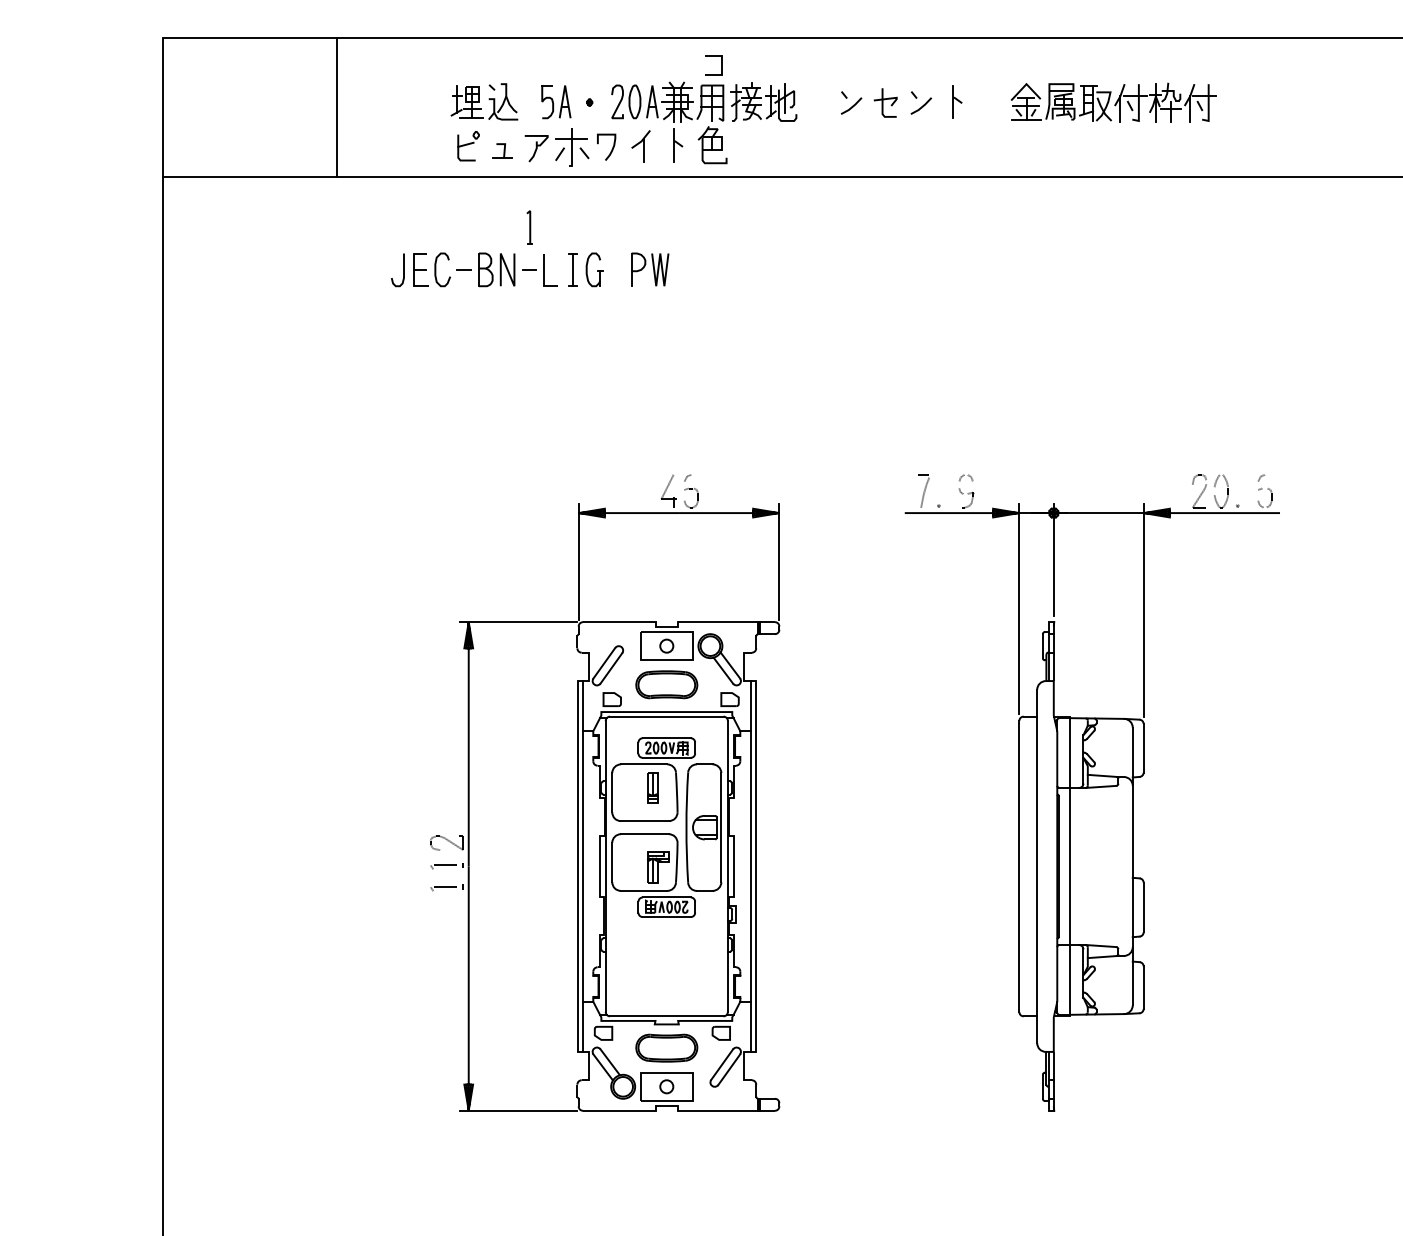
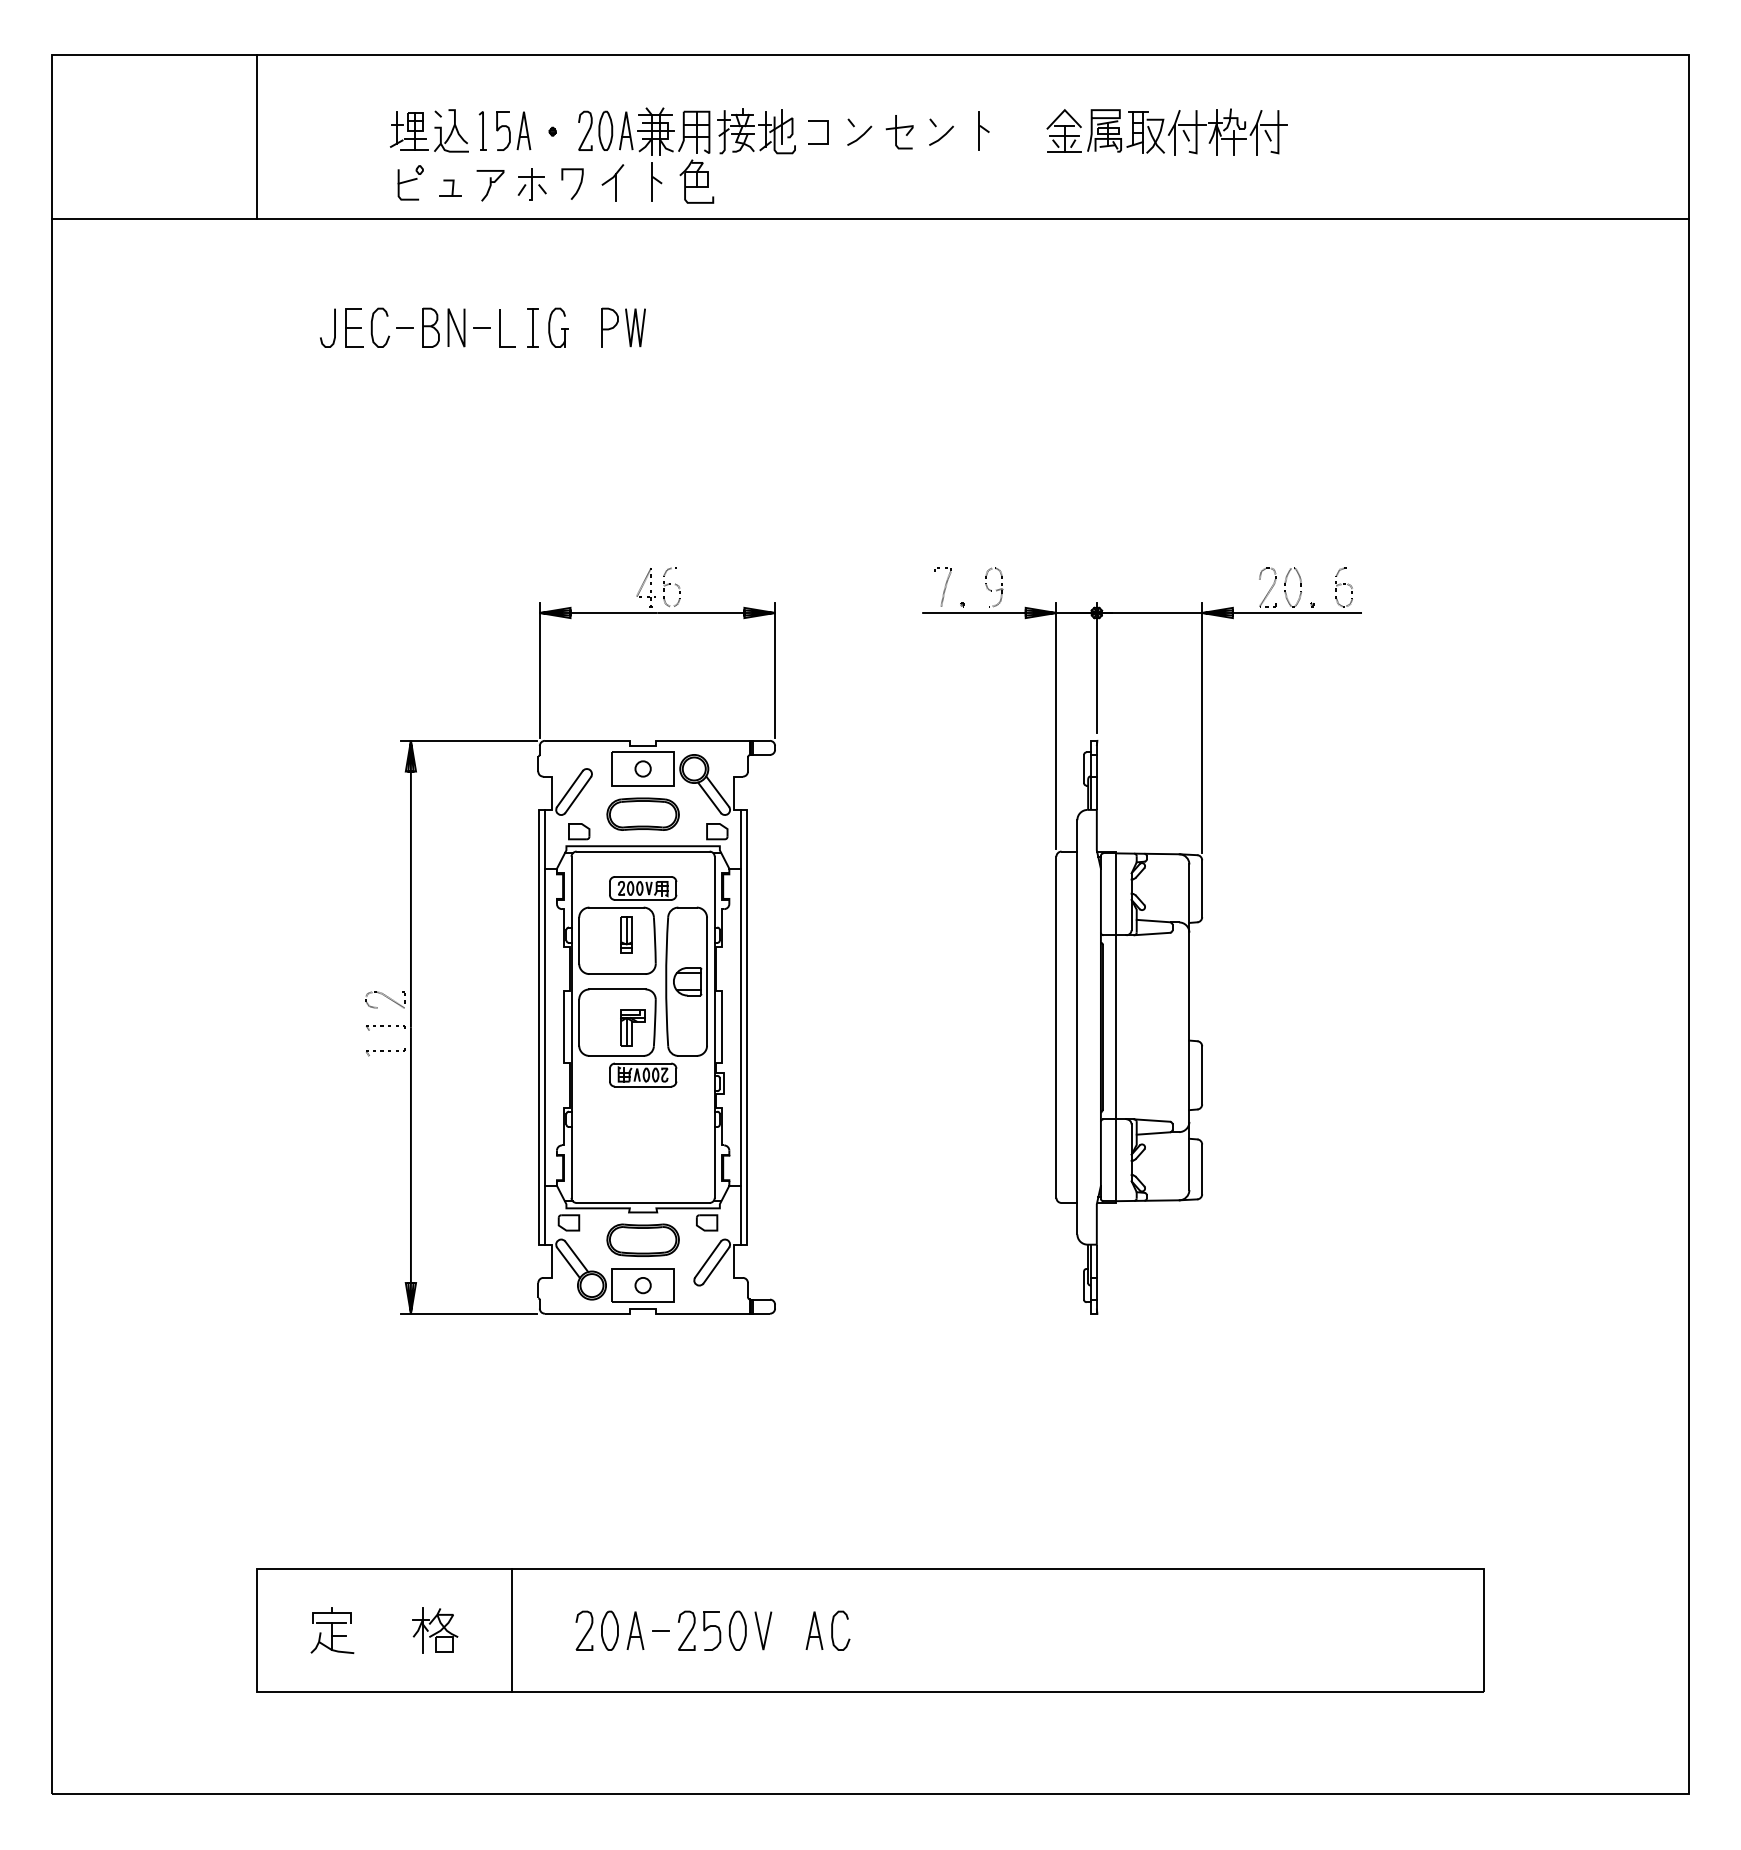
line: (721, 65) -> (827, 132), moved
part: (571, 147) -> (531, 184), size x0.71
part: (529, 226) -> (482, 130), moved

